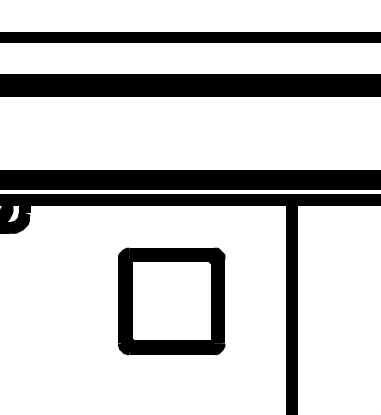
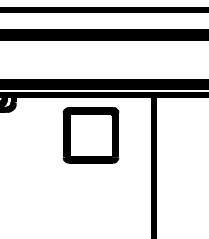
part: (170, 301) -> (90, 135), moved

